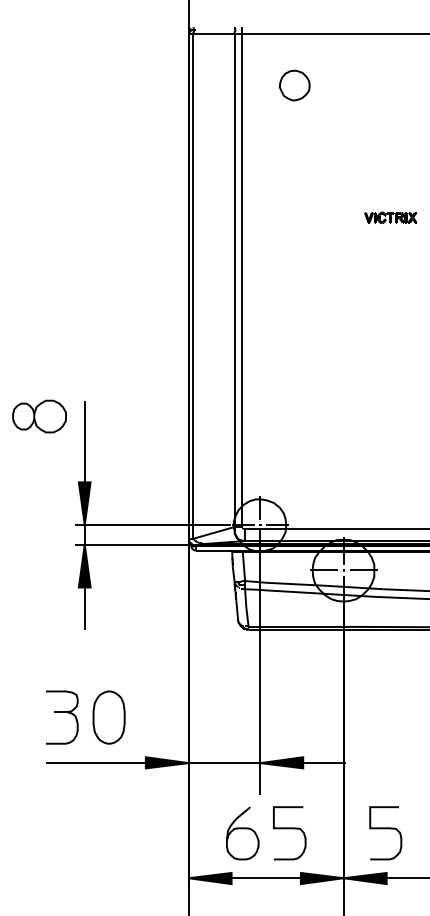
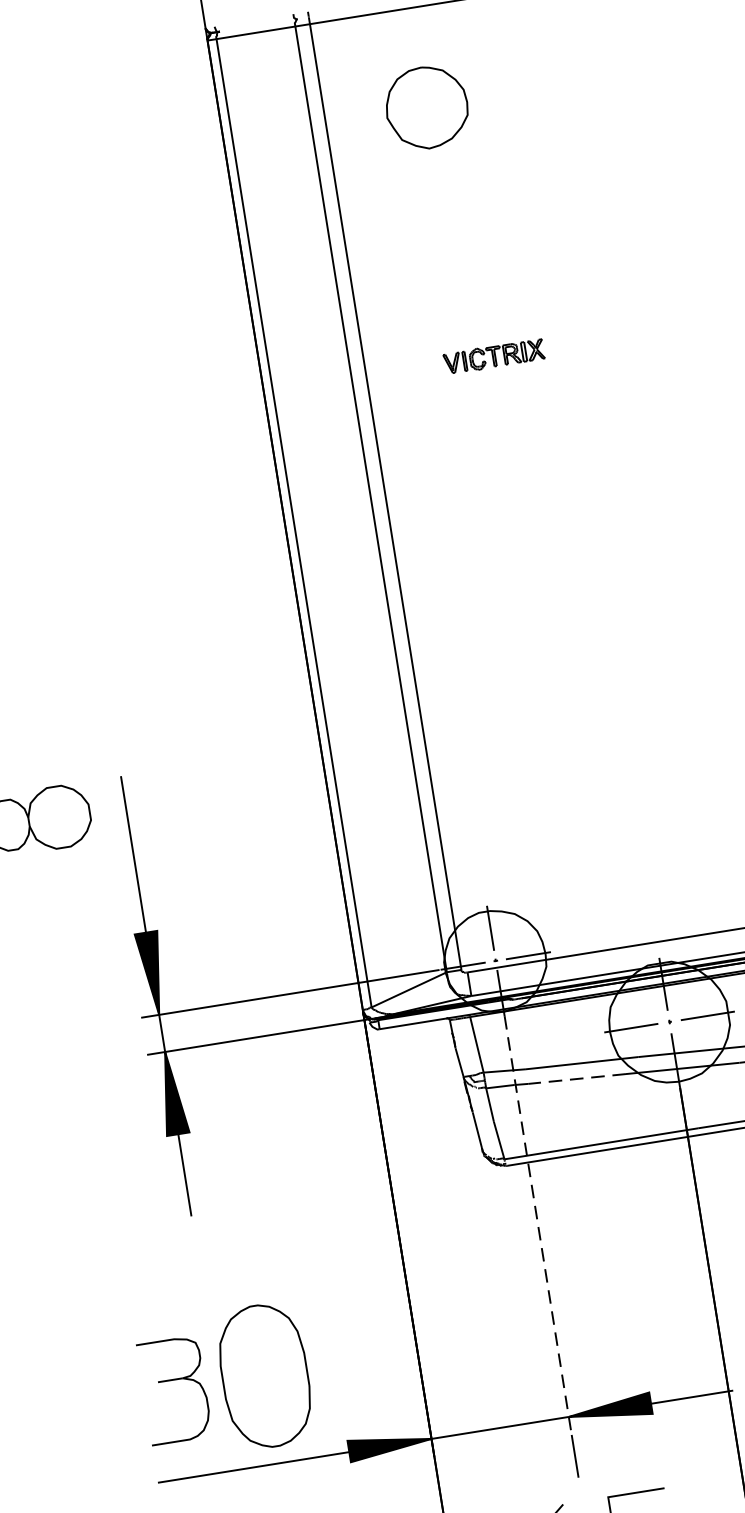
part: (294, 85) -> (426, 107), size x1.4
part: (390, 217) -> (493, 356), moved
line: (291, 591) -> (575, 1078), solid -> dashed
line: (260, 663) -> (538, 1225), solid -> dashed
part: (108, 717) -> (263, 1376), size x1.4

